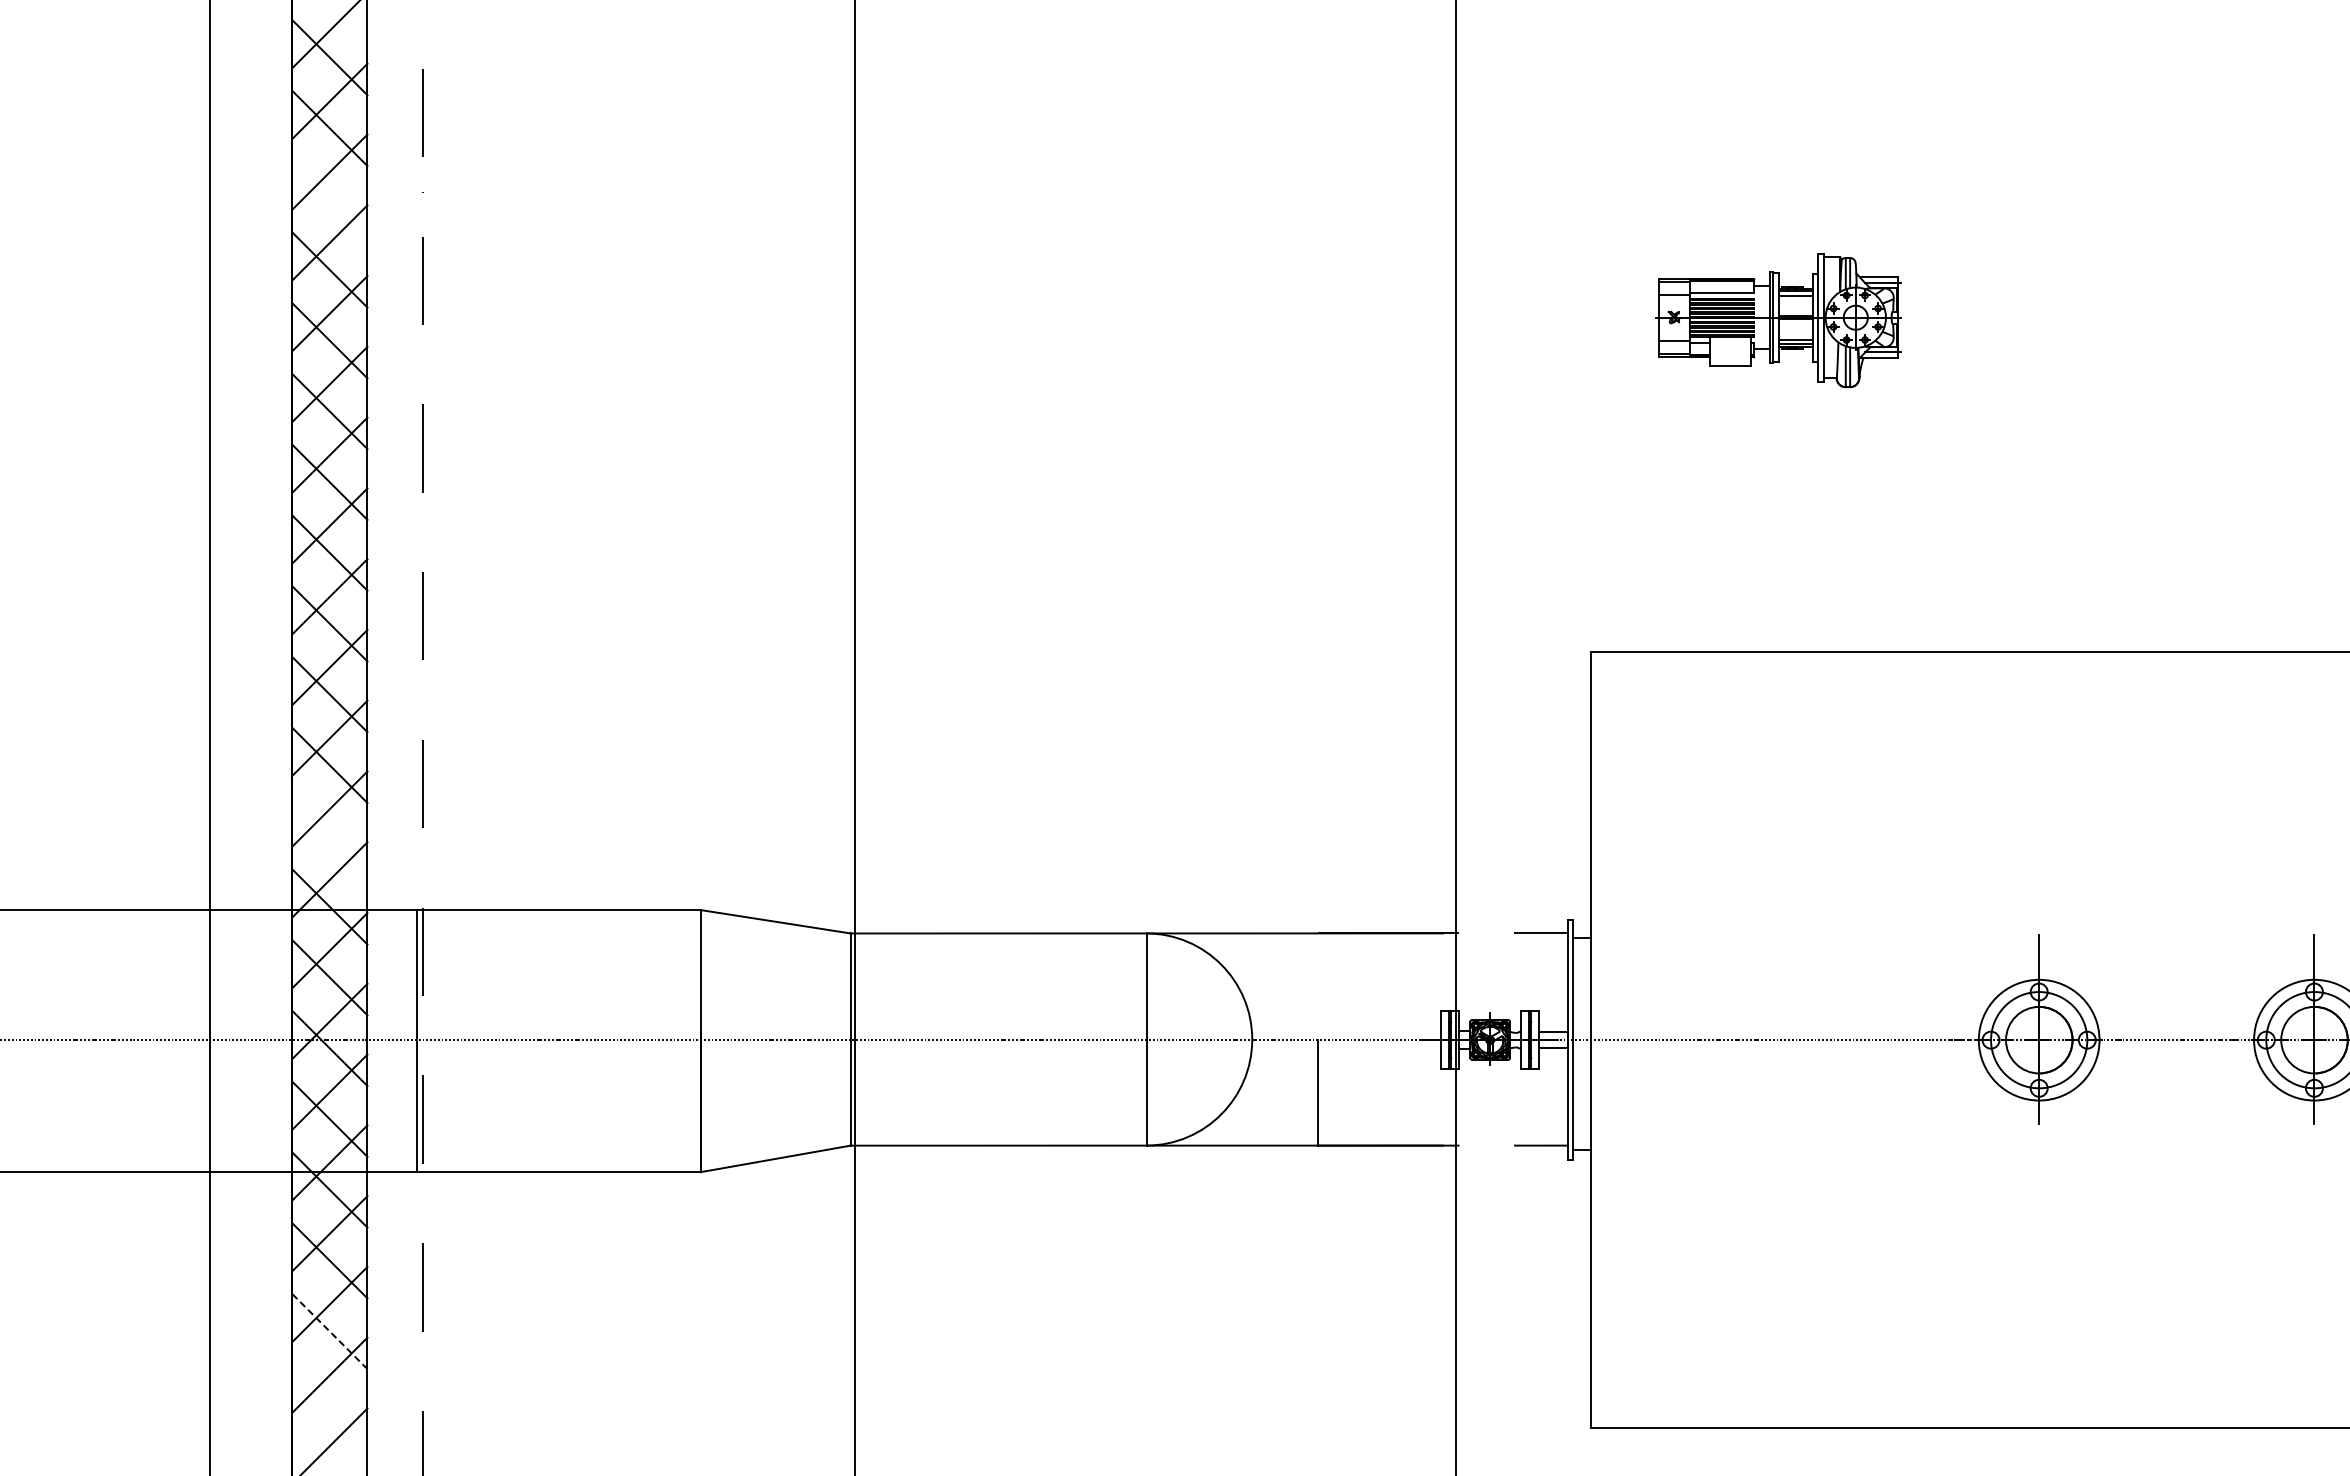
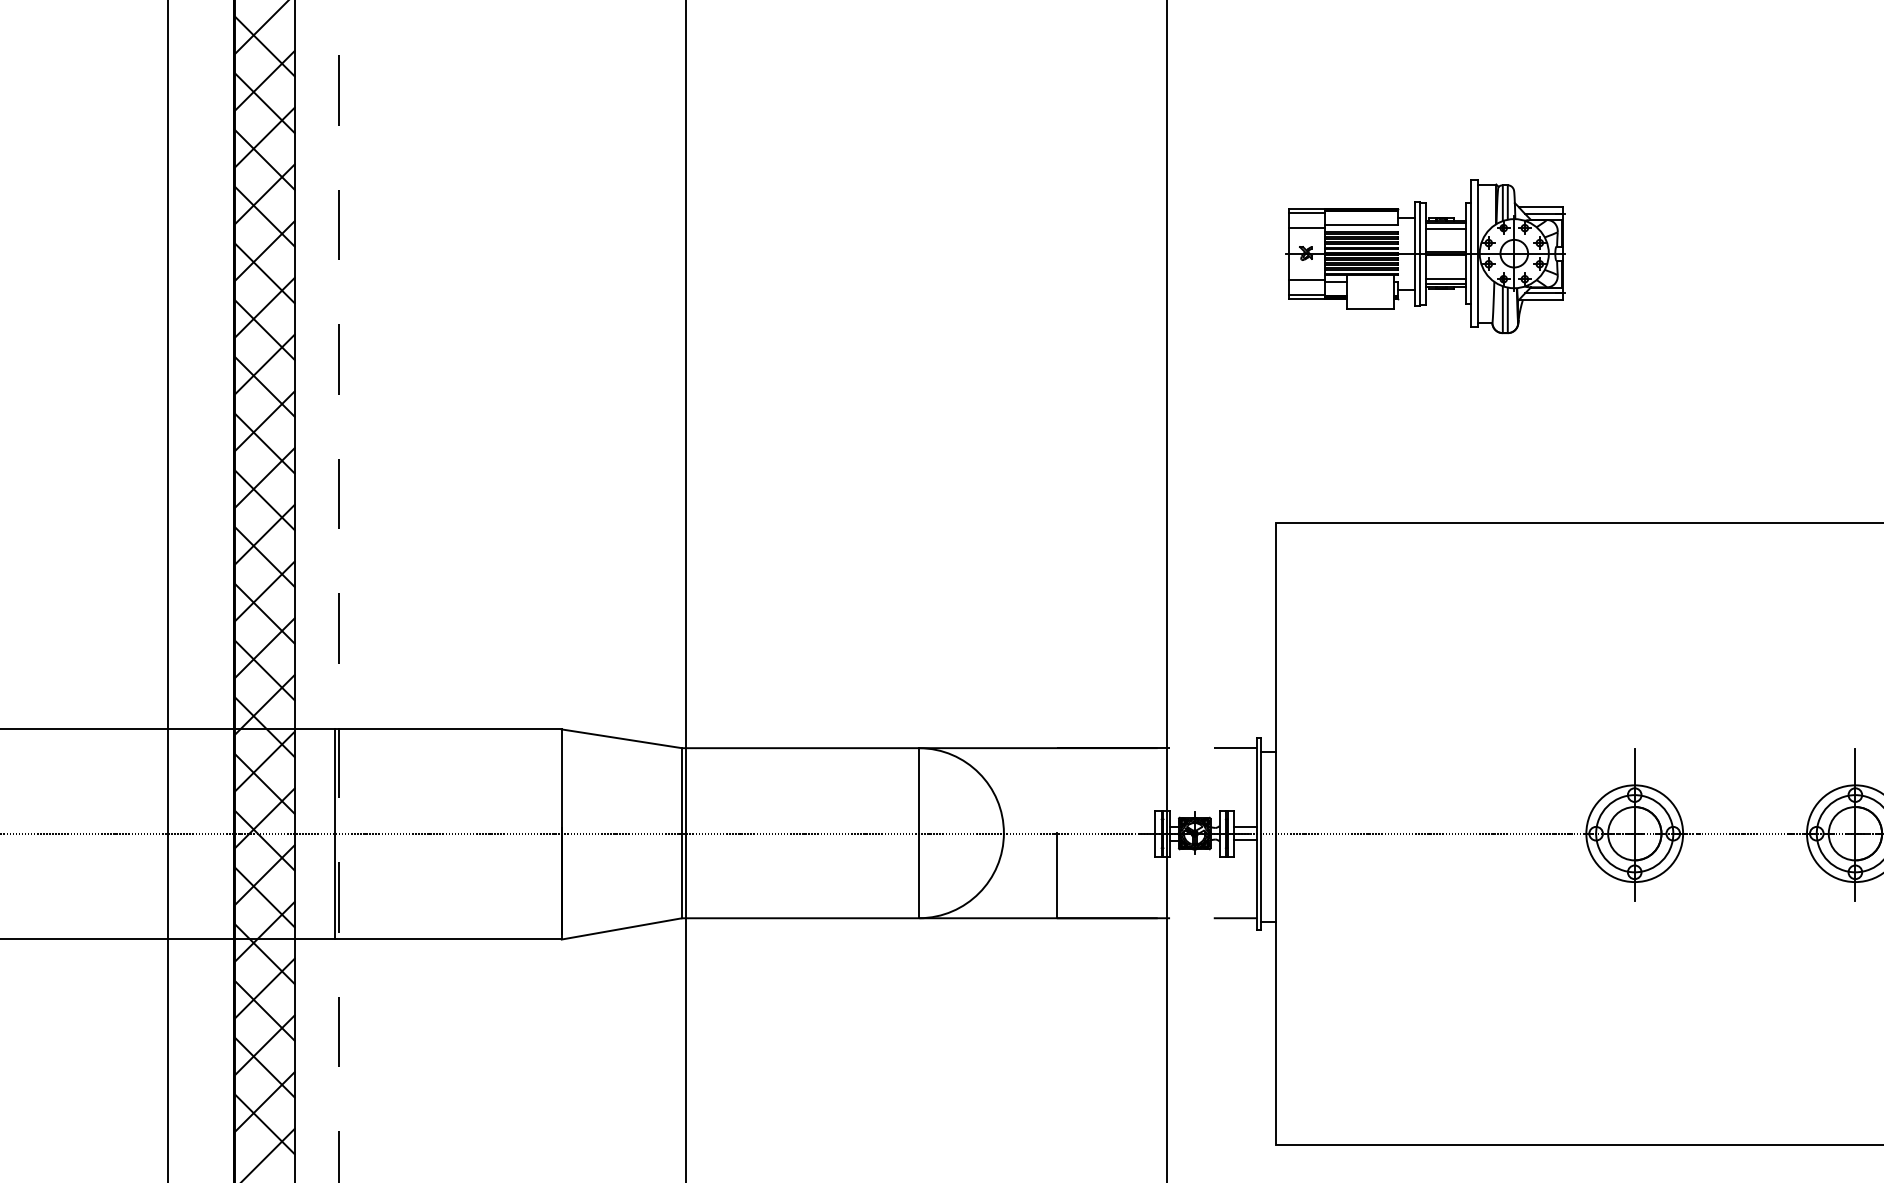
line: (329, 198) -> (264, 159), added
part: (1778, 320) -> (1425, 256), size x1.43
line: (329, 835) -> (264, 669), added
line: (329, 1331) -> (264, 1067), dashed -> solid
line: (329, 1401) -> (264, 1123), added

